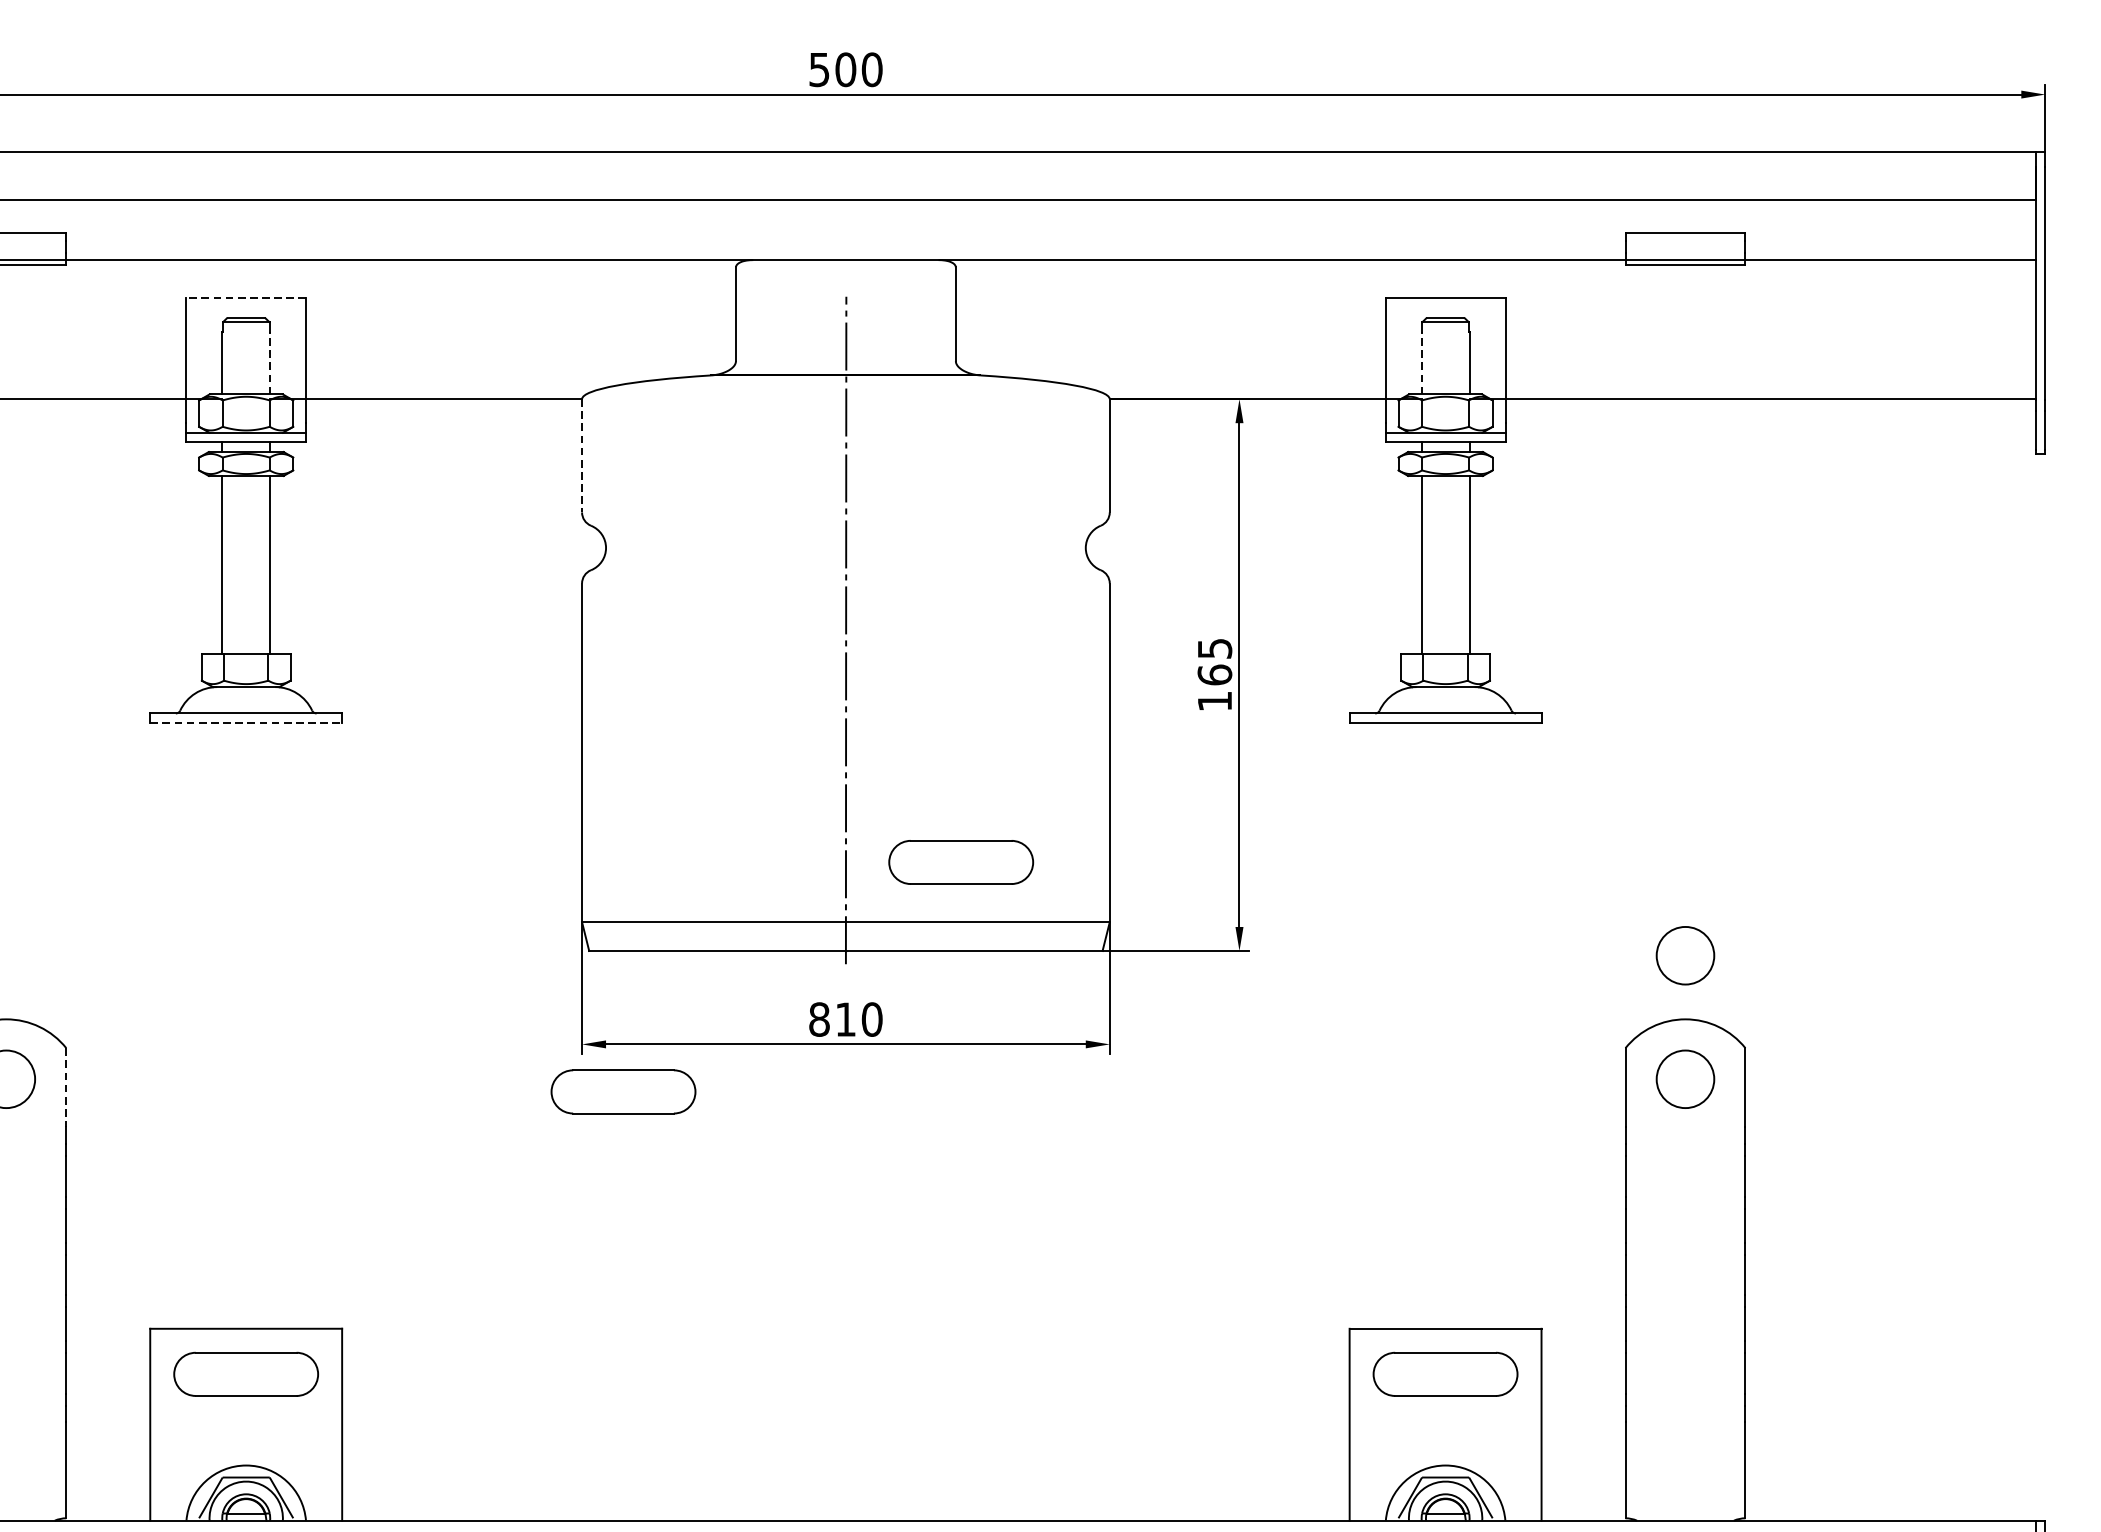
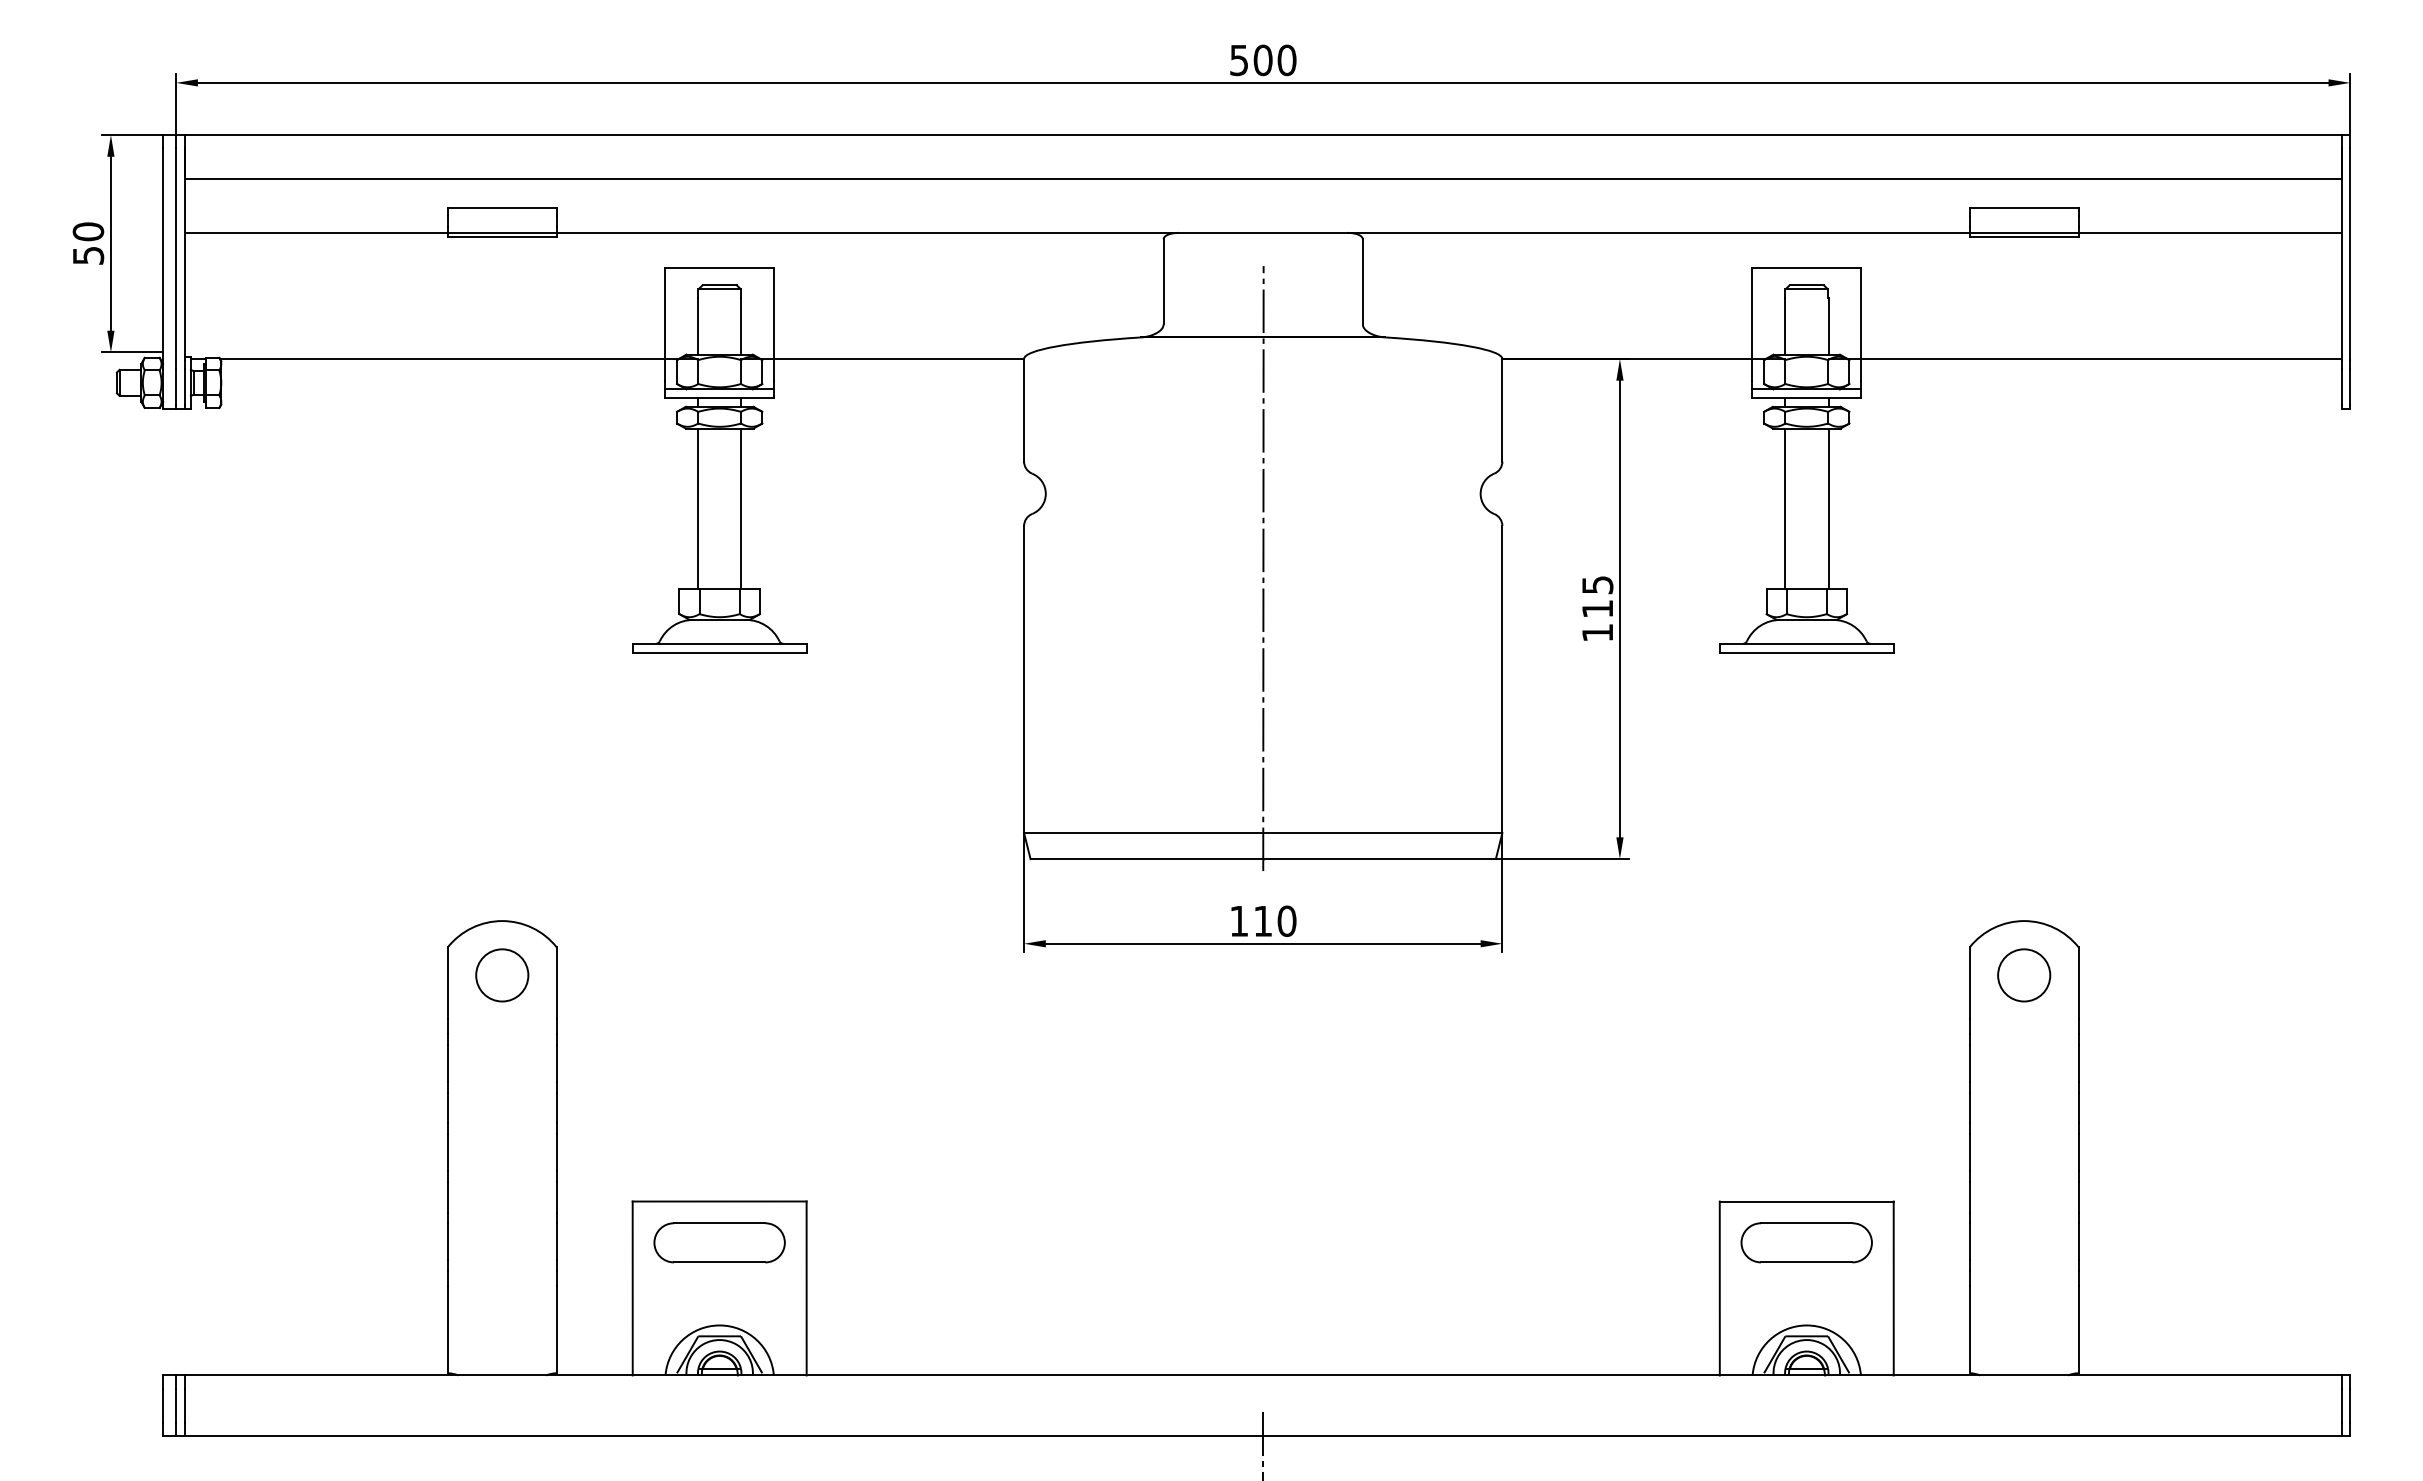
line: (246, 298) -> (719, 267), dashed -> solid
line: (270, 362) -> (741, 325), dashed -> solid
line: (1422, 362) -> (1785, 325), dashed -> solid
line: (582, 456) -> (1024, 410), dashed -> solid
text: (1214, 674) -> (1597, 608), 165 -> 115
line: (246, 723) -> (719, 652), dashed -> solid
part: (960, 862) -> (1367, 778), removed
circle: (1685, 955) -> (2024, 863), removed
text: (819, 1018) -> (1239, 920), 810 -> 110
line: (66, 1088) -> (556, 983), dashed -> solid
part: (623, 1091) -> (1061, 986), removed

